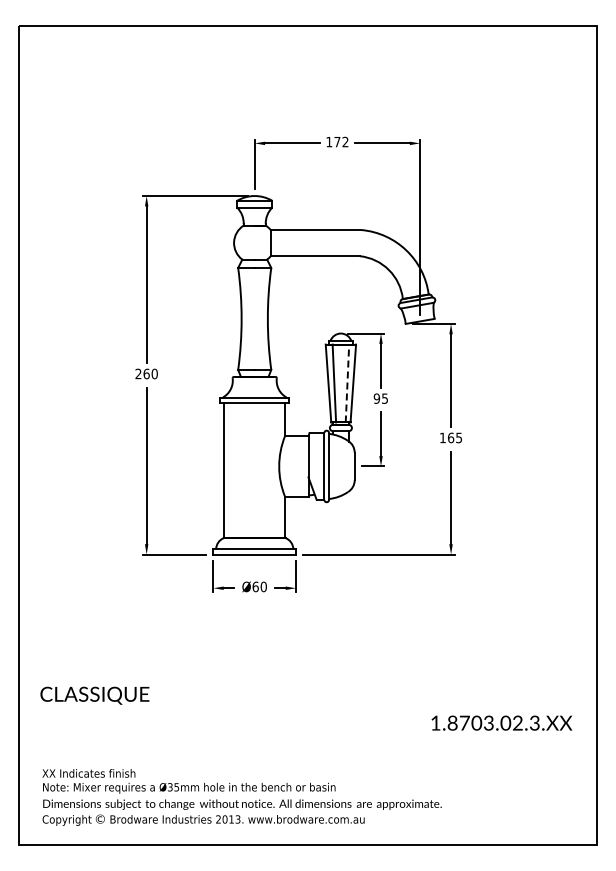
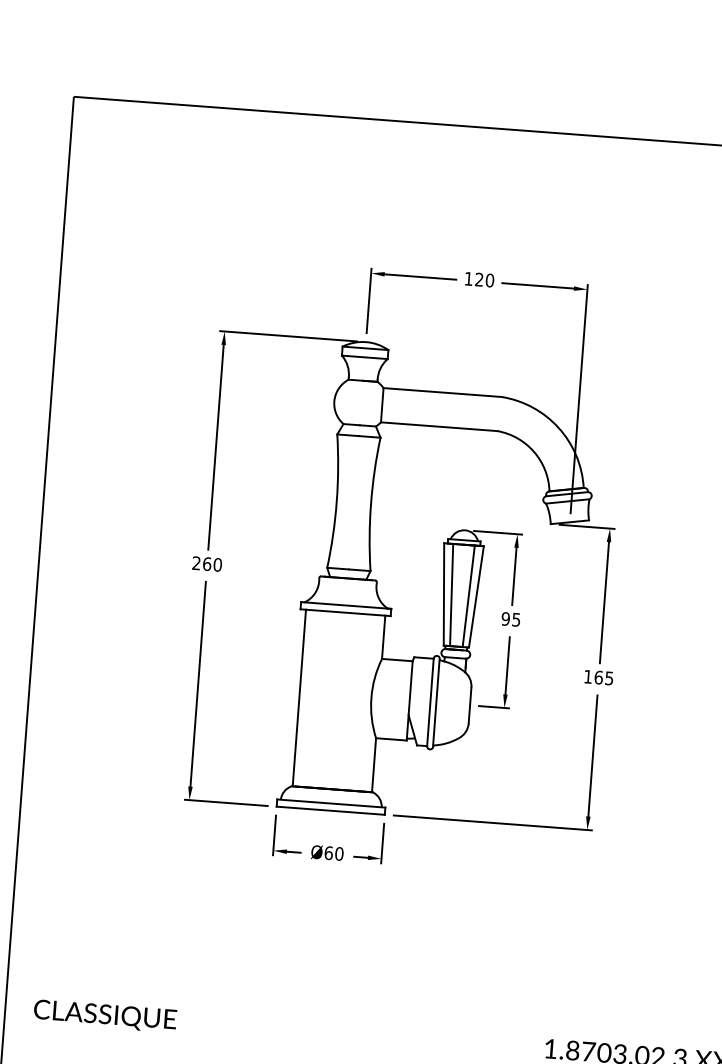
text: (341, 141) -> (484, 279), 172 -> 120
line: (347, 383) -> (468, 596), dashed -> solid
text: (94, 695) -> (104, 1015), moved

